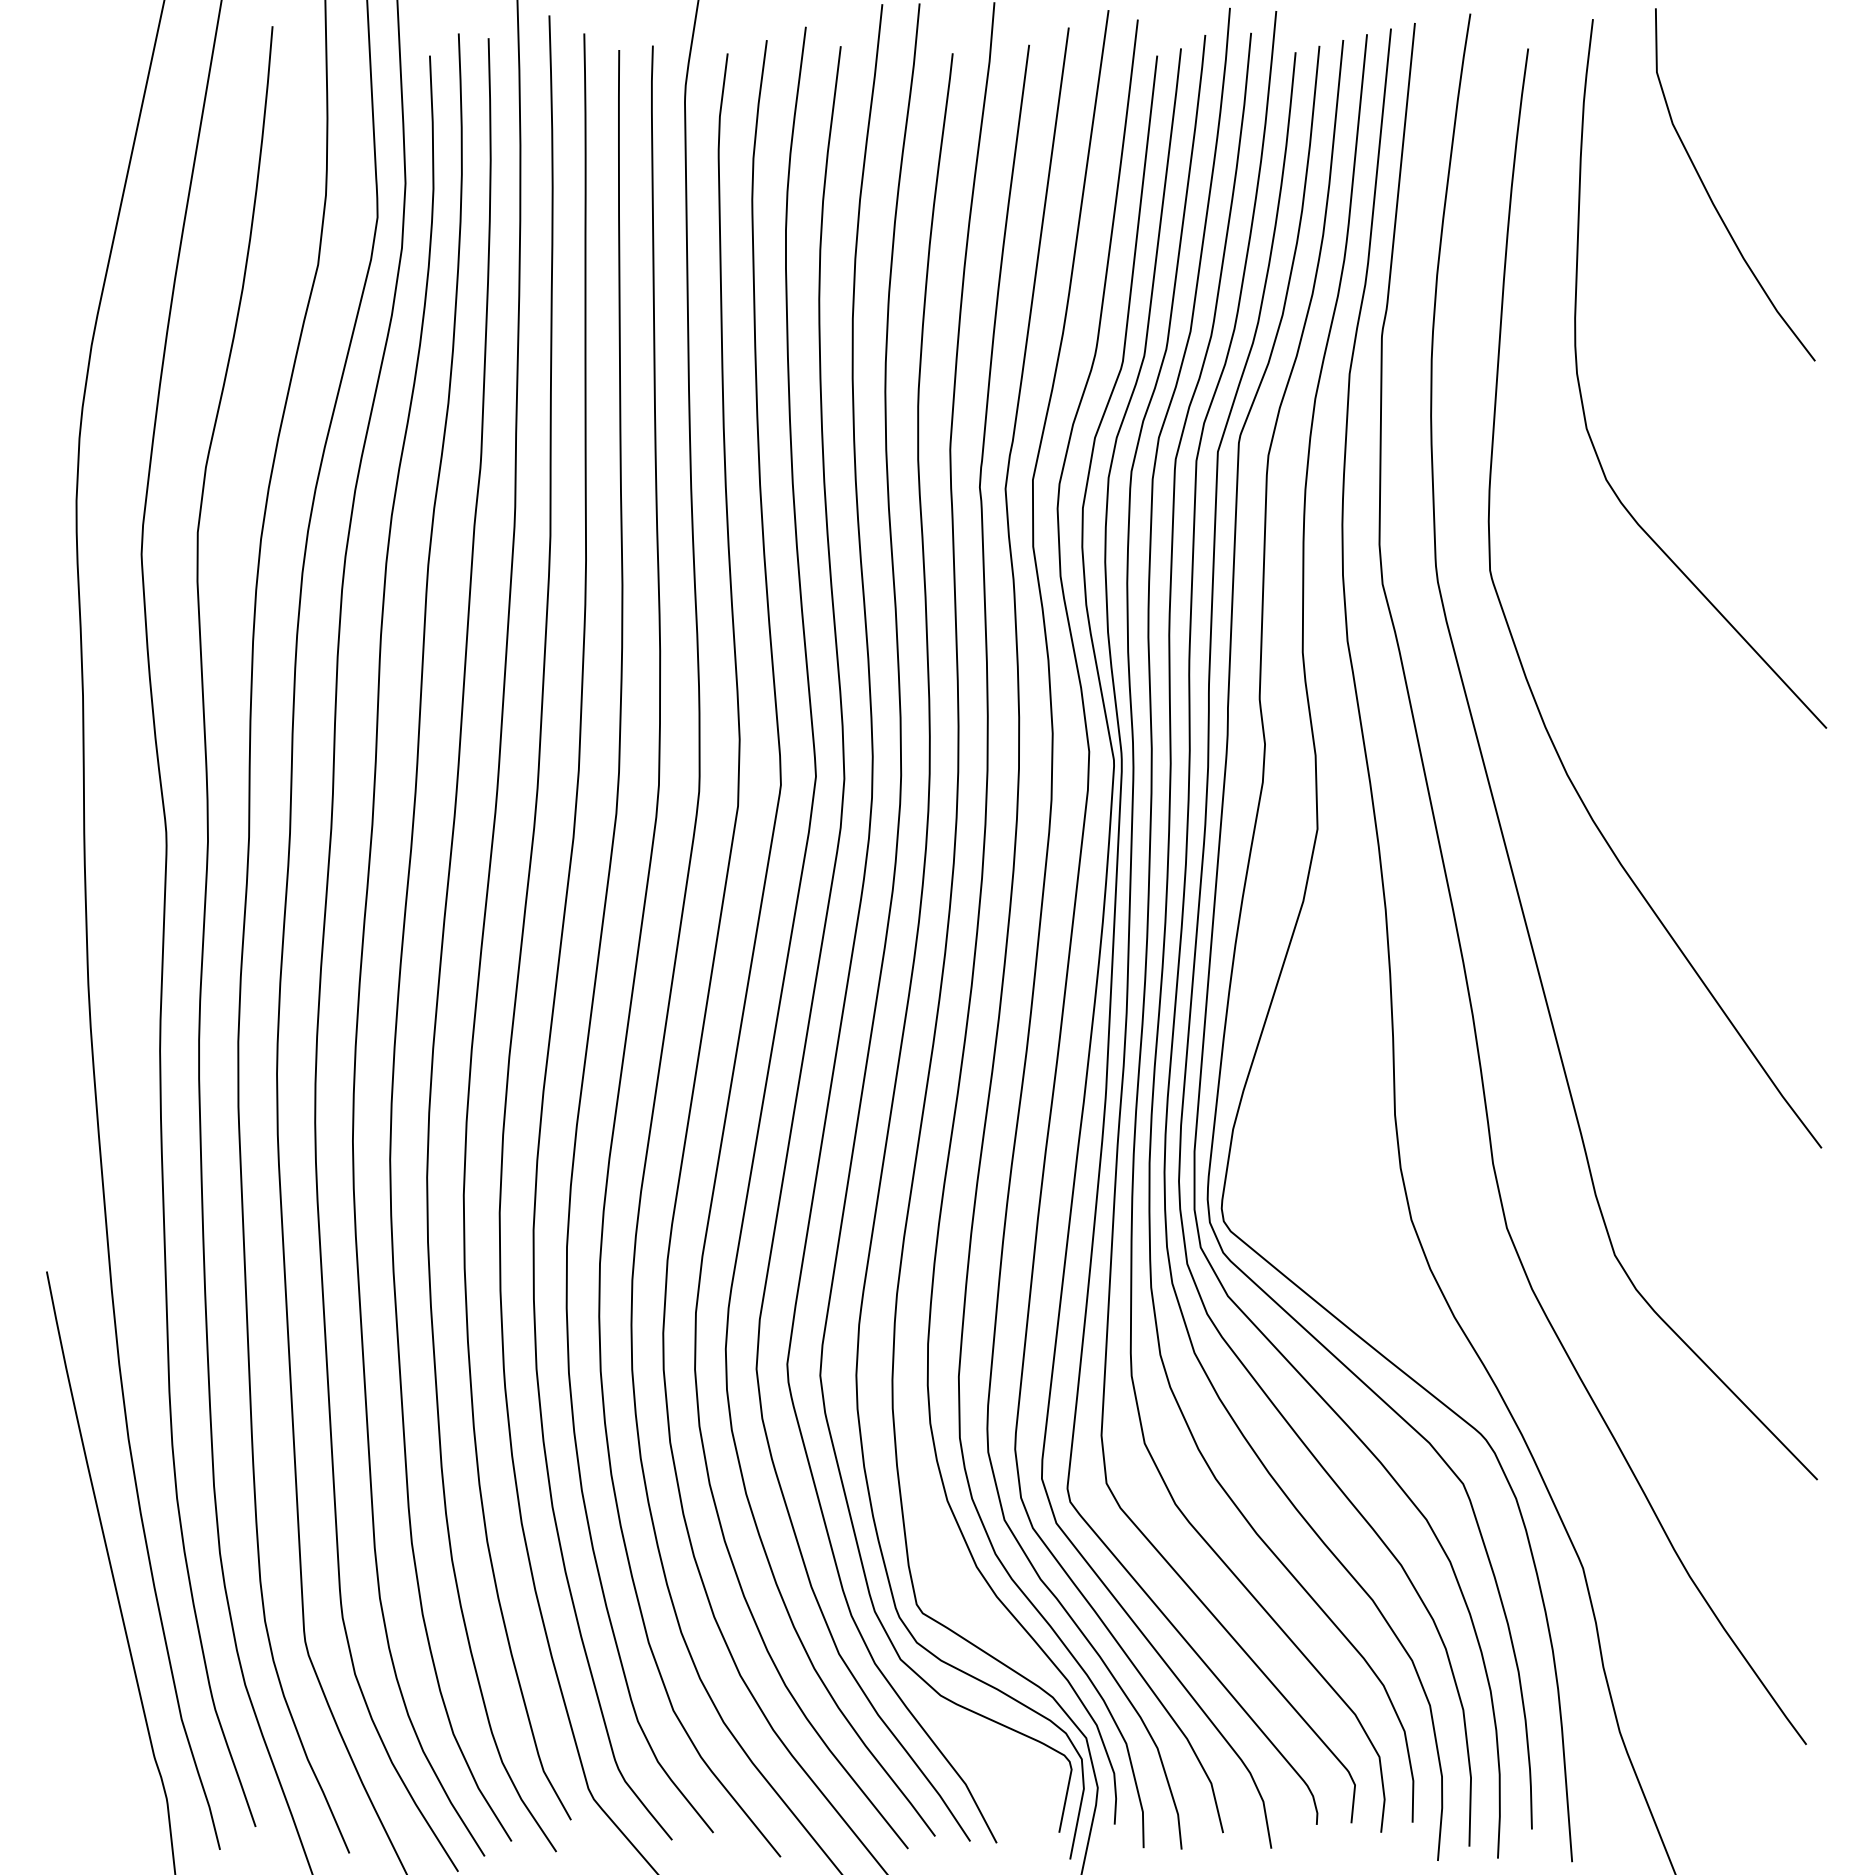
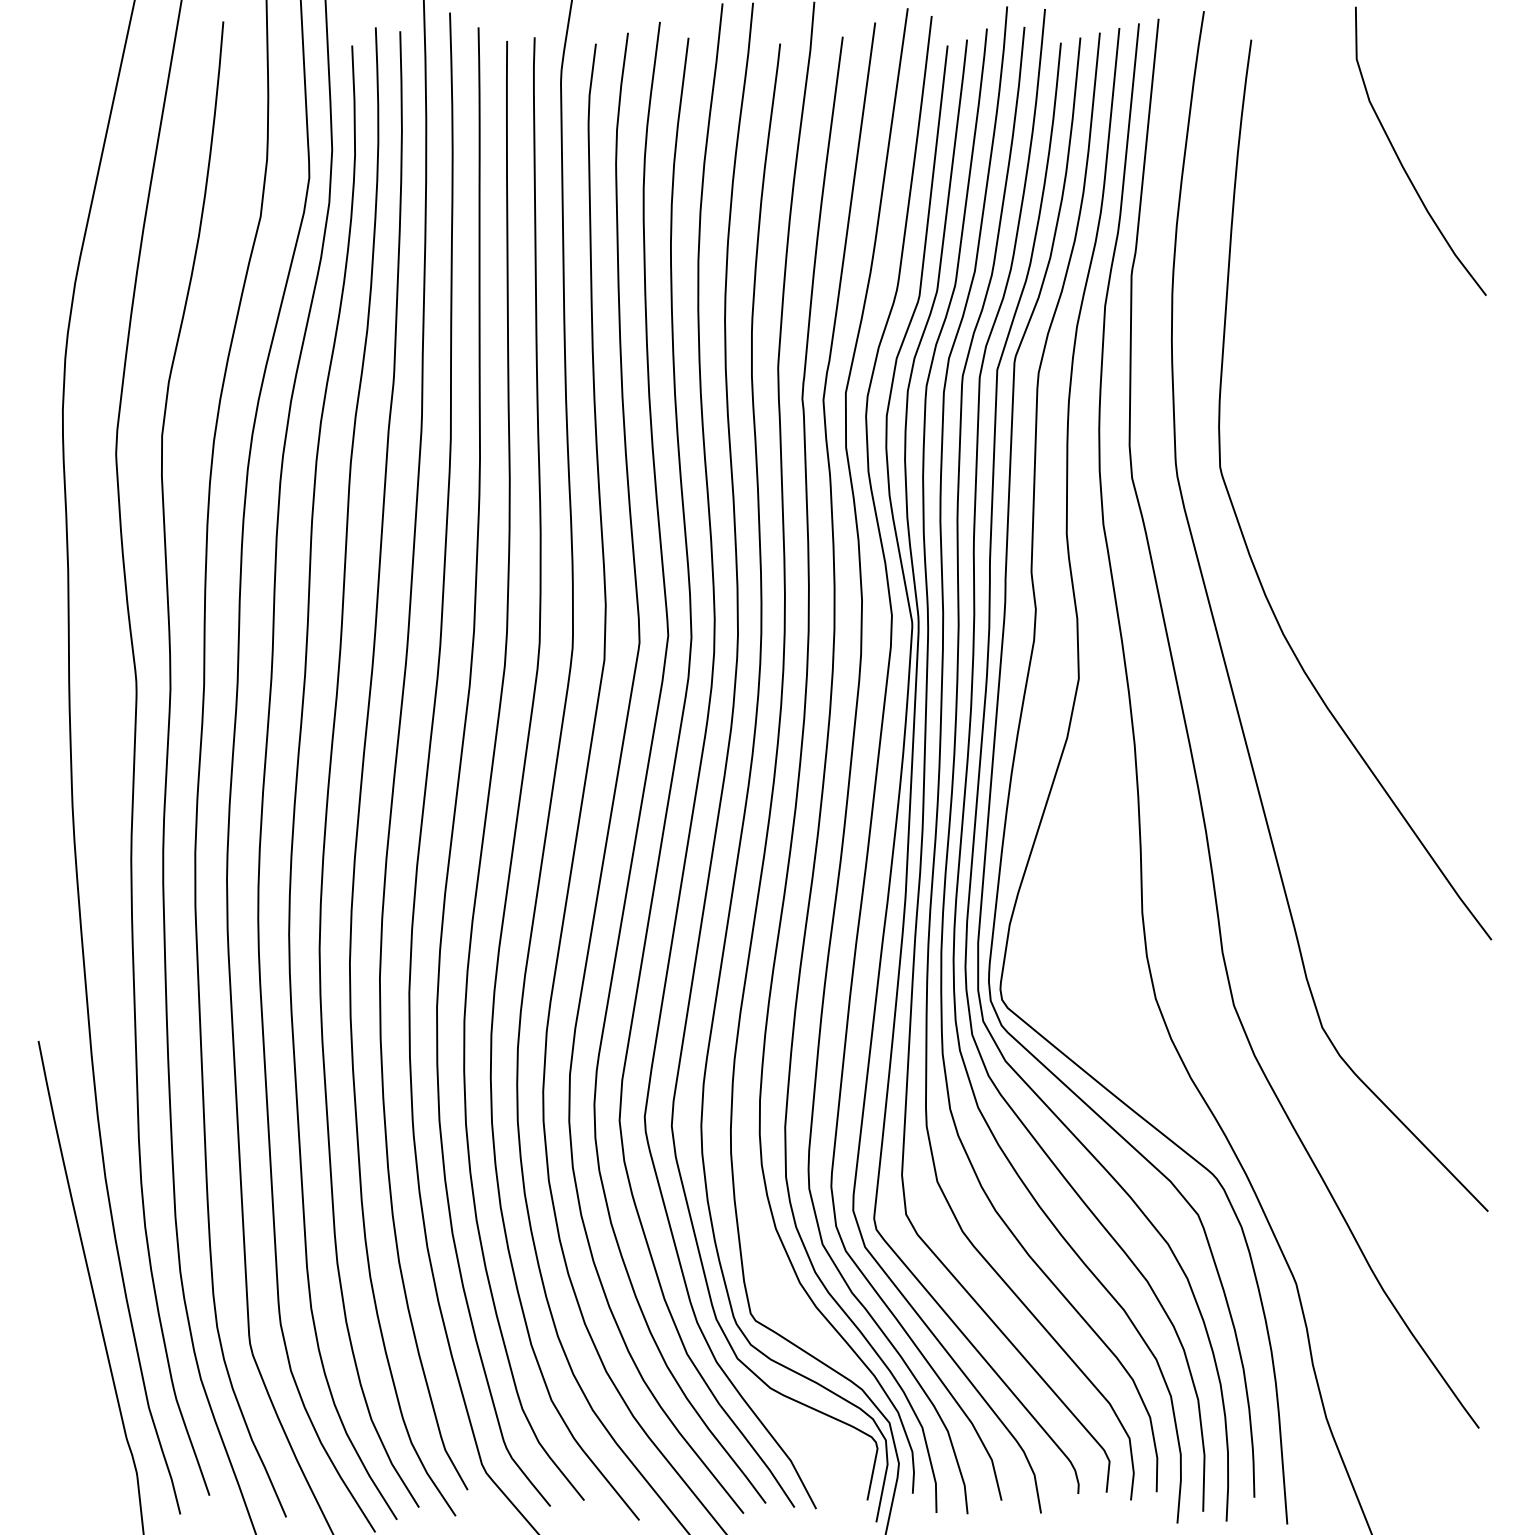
curve: (1581, 391) -> (1294, 320), removed

